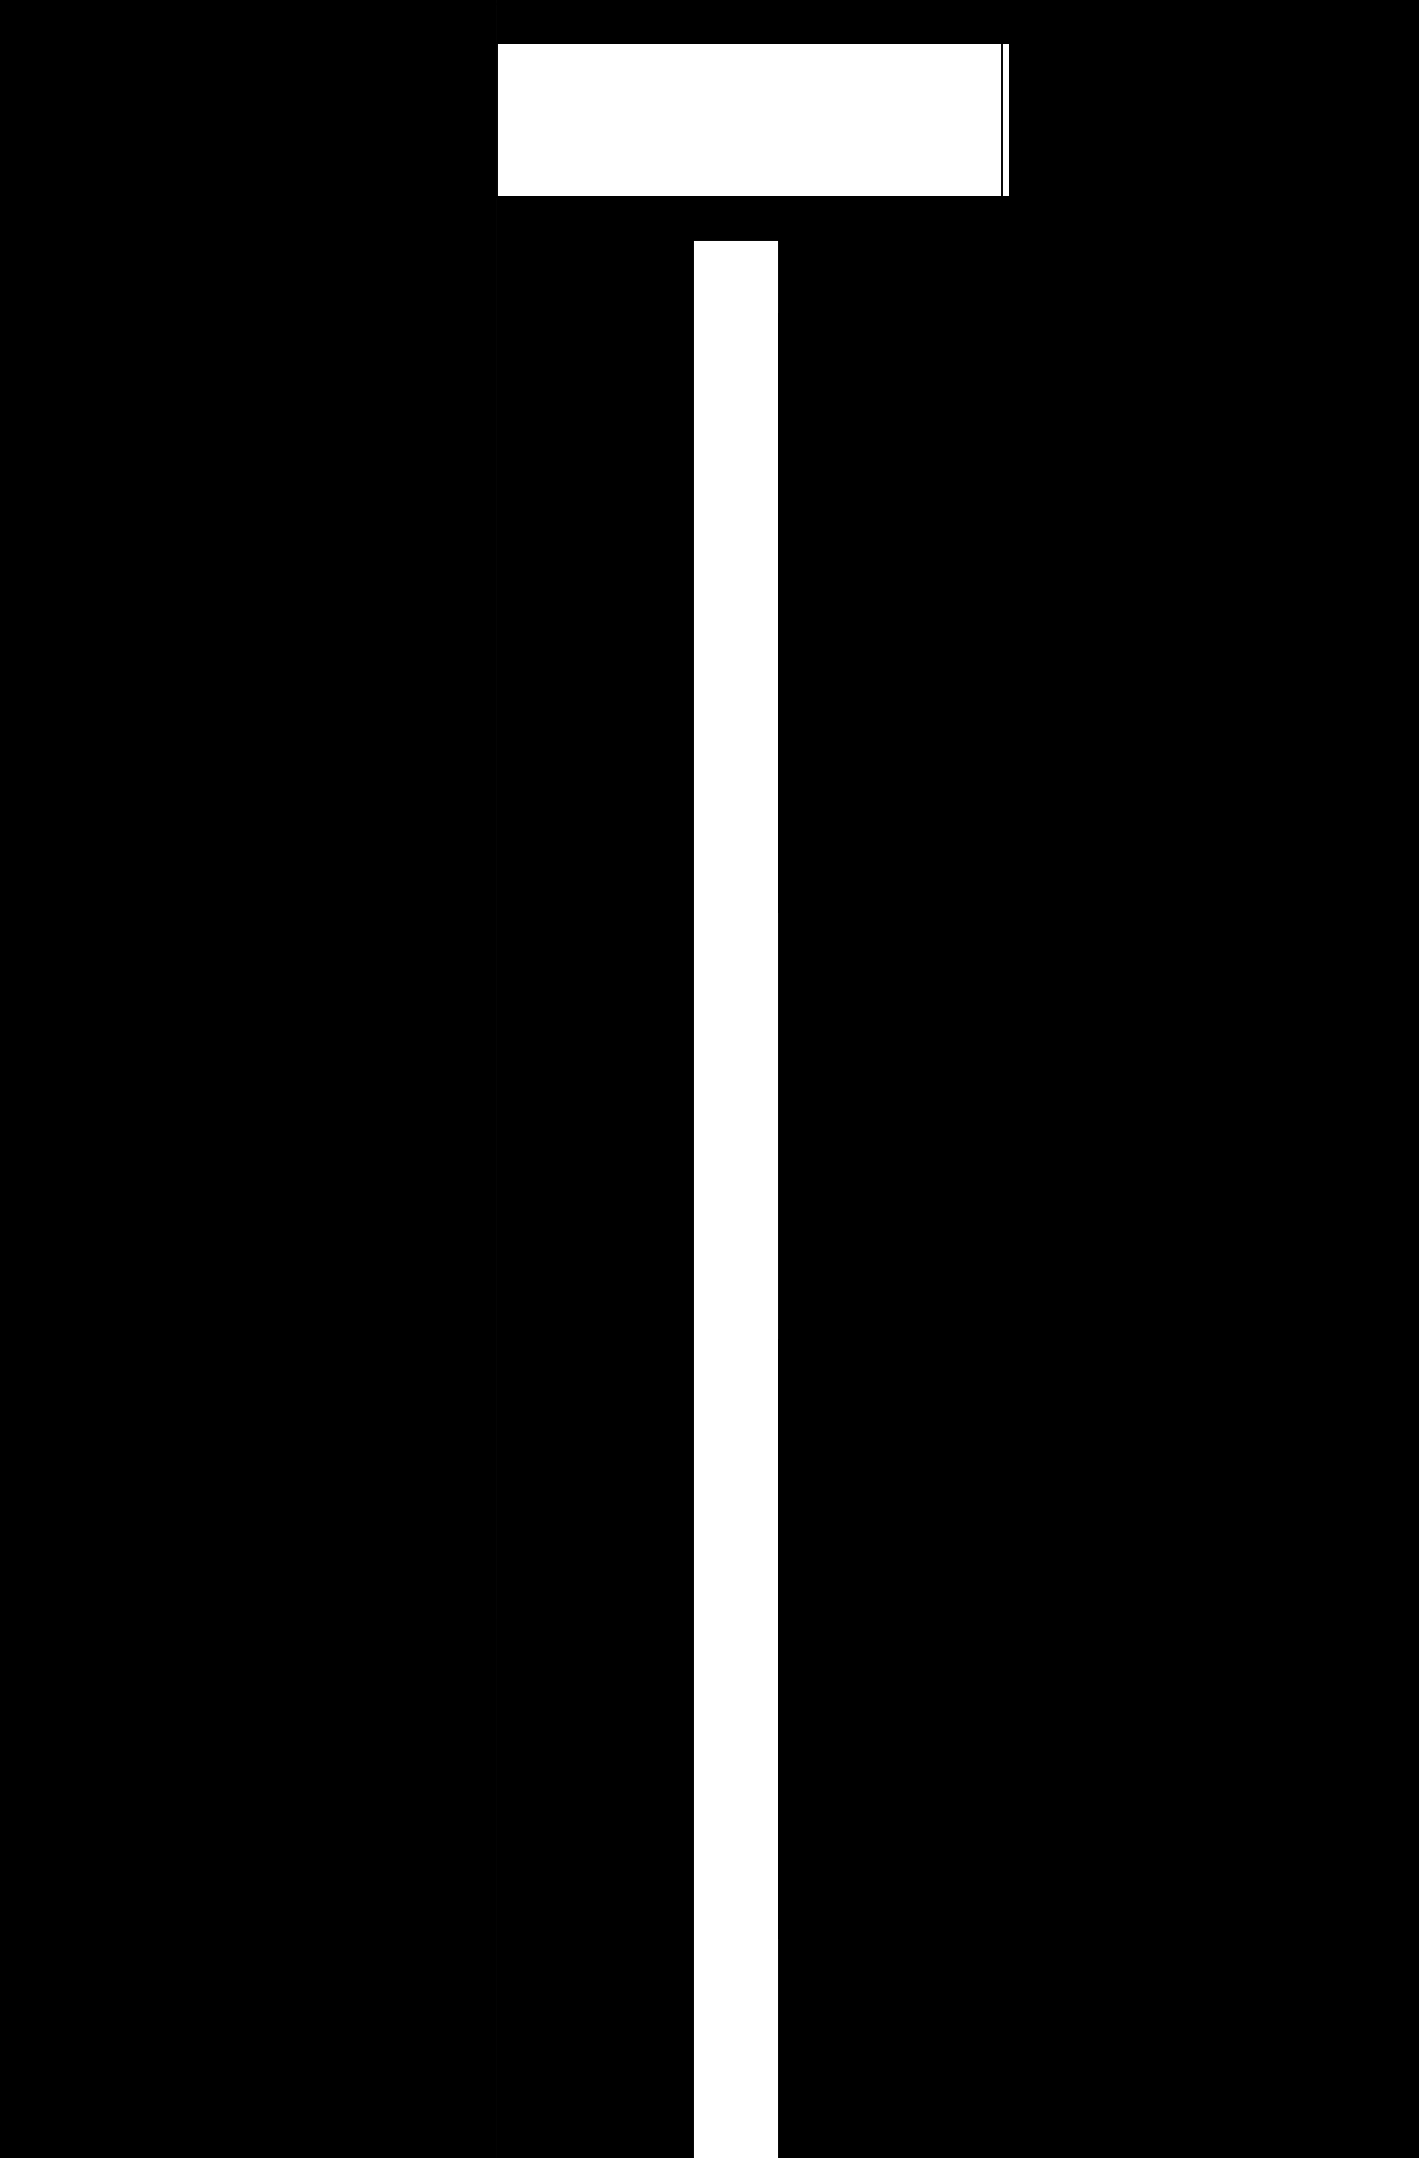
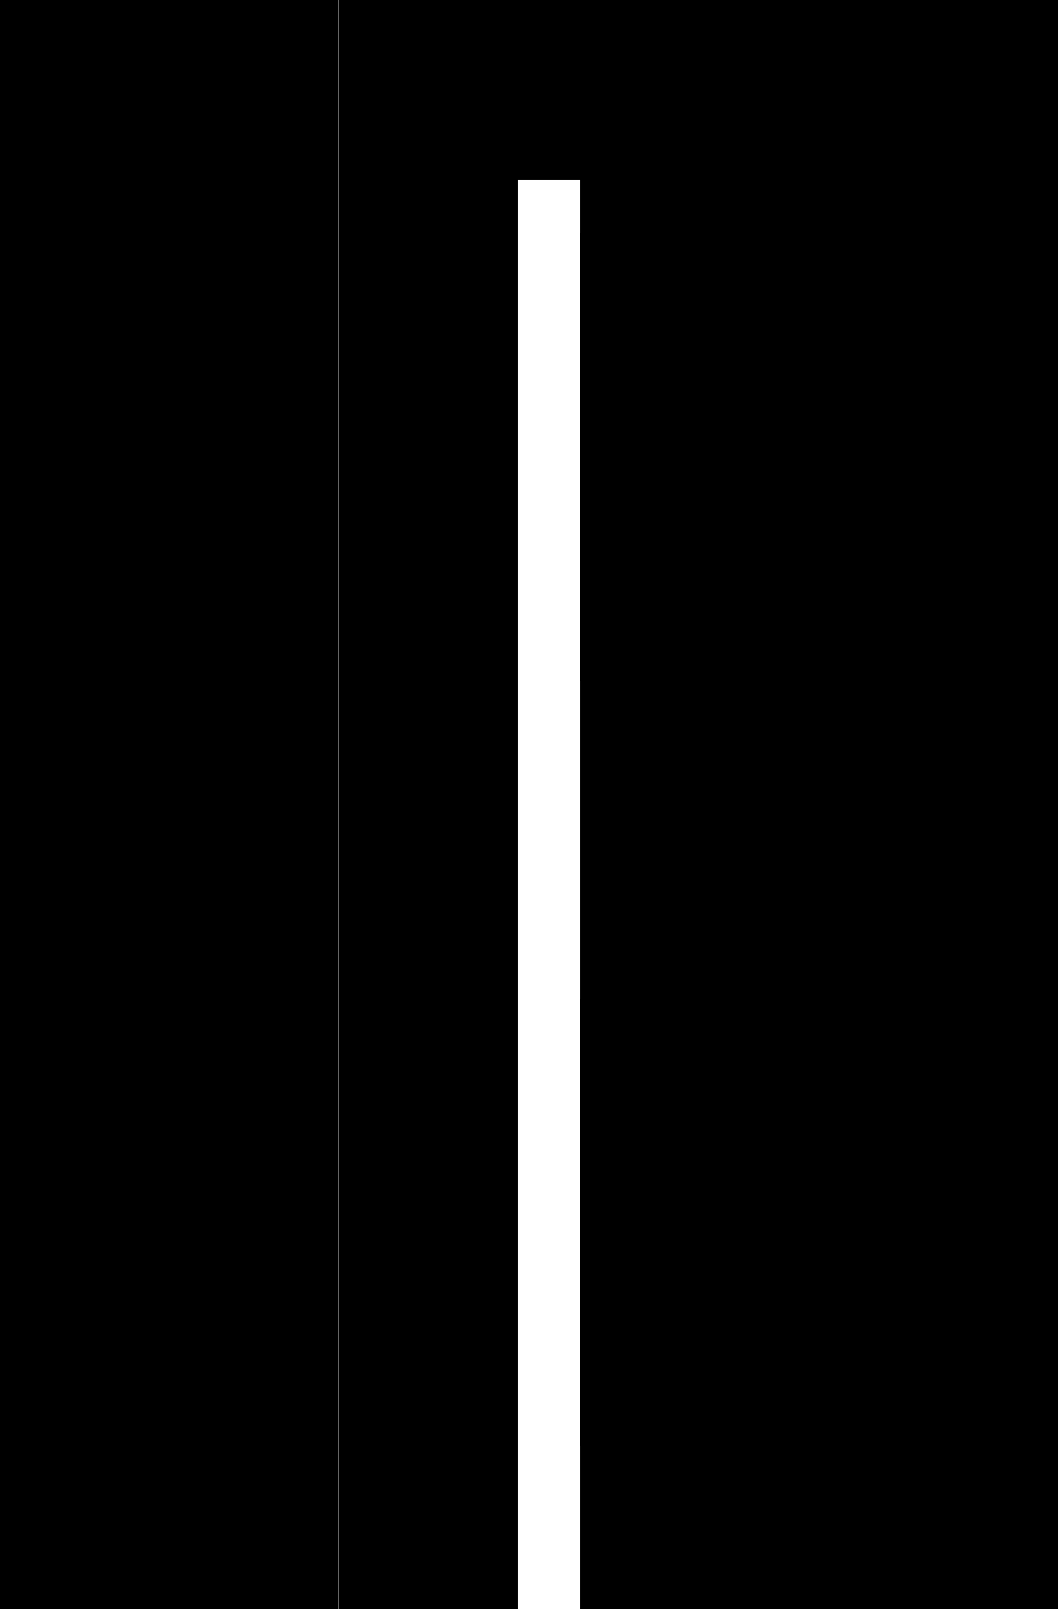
fill: (753, 120) -> (561, 89), added

